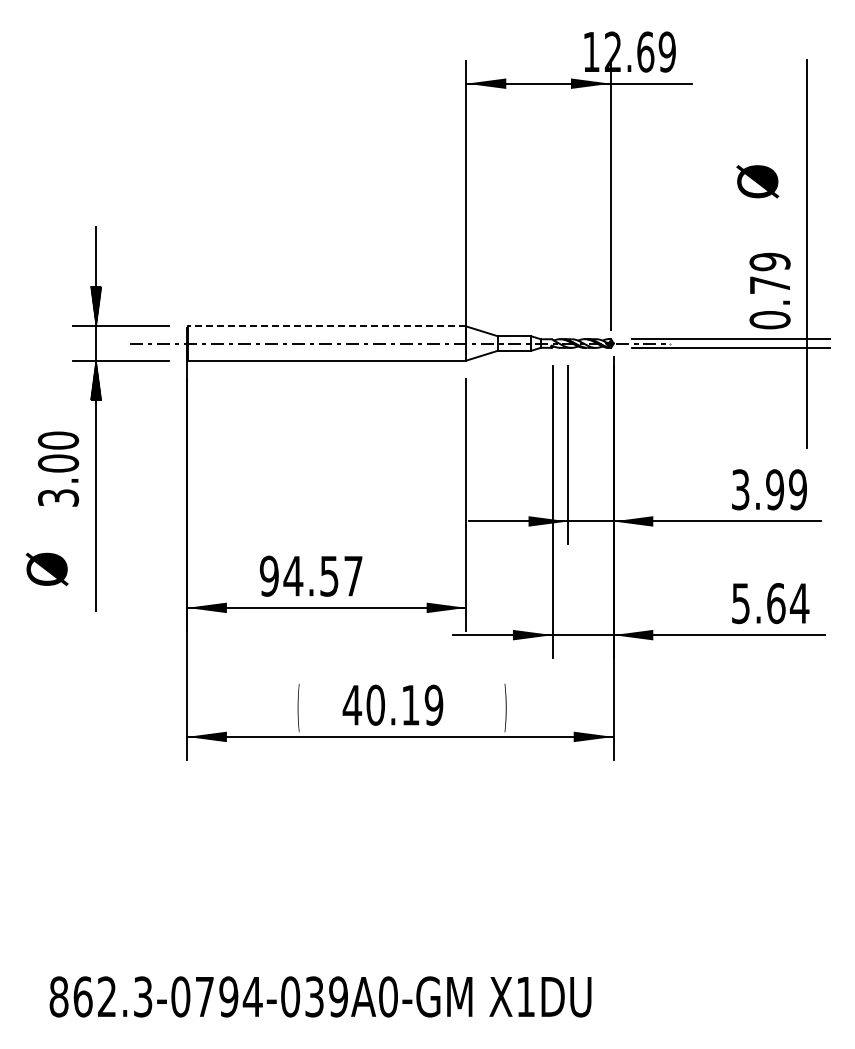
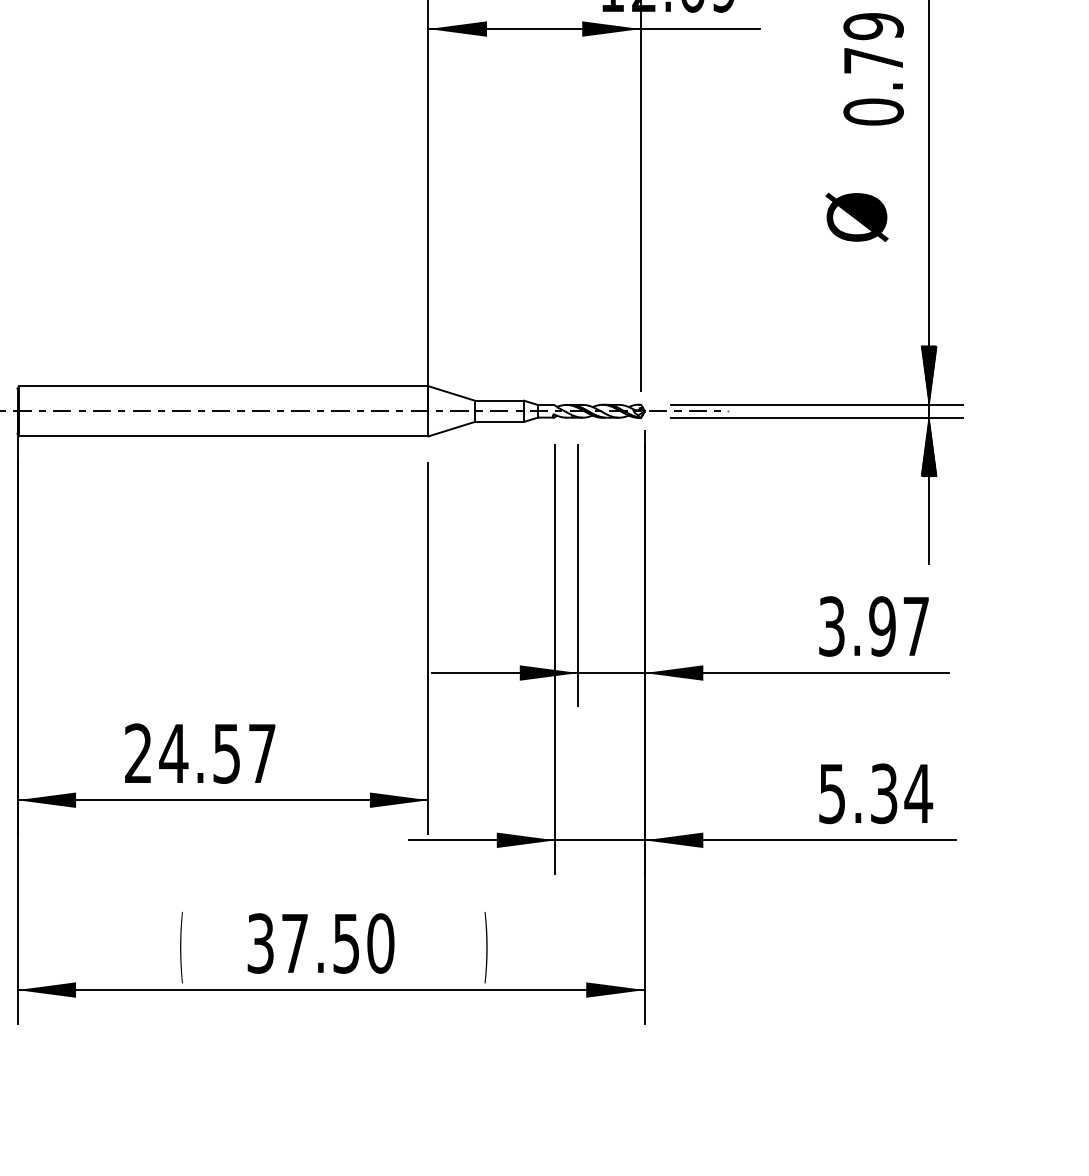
text: (757, 181) -> (856, 217), moved
text: (769, 290) -> (872, 68), moved
hatch: (806, 318) -> (928, 374), added
line: (326, 326) -> (222, 386), dashed -> solid
hatch: (806, 367) -> (928, 446), added
text: (797, 489) -> (915, 626), 3.99 -> 3.97
text: (268, 575) -> (137, 752), 94.57 -> 24.57
text: (776, 603) -> (884, 793), 5.64 -> 5.34
text: (392, 704) -> (319, 942), 40.19 -> 37.50

